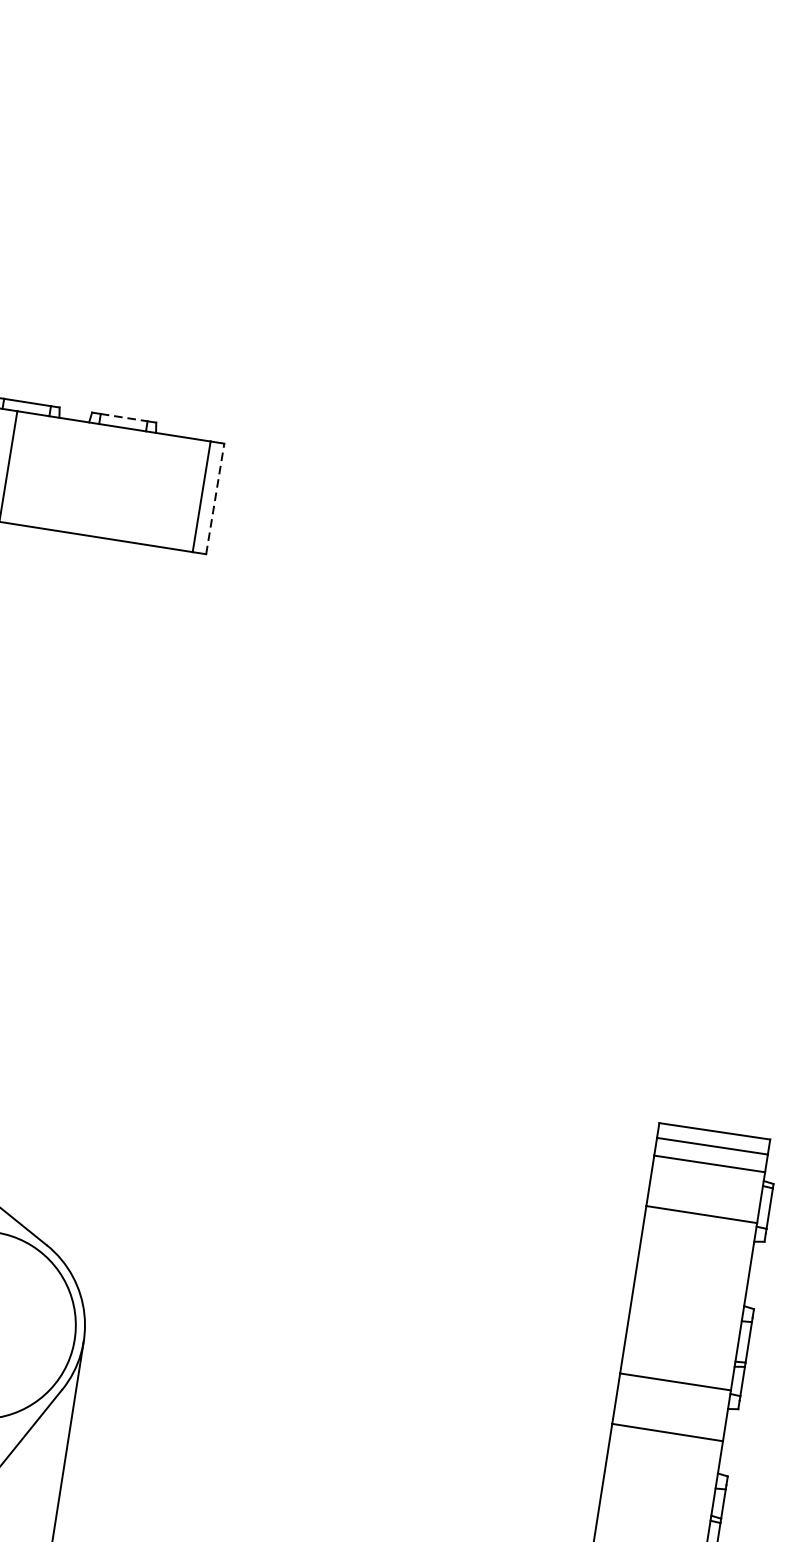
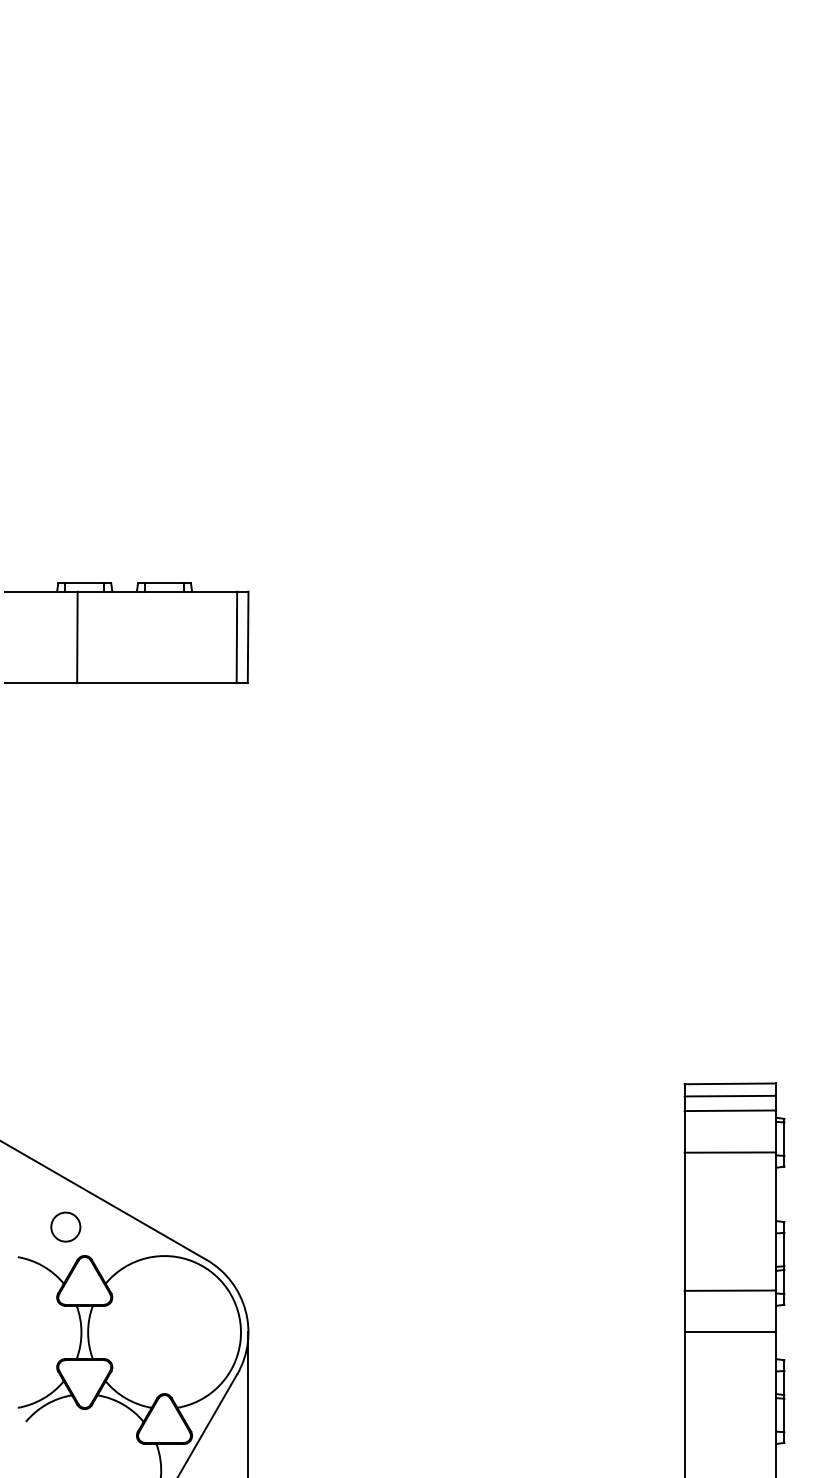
line: (125, 417) -> (165, 583), dashed -> solid
line: (215, 499) -> (248, 637), dashed -> solid

